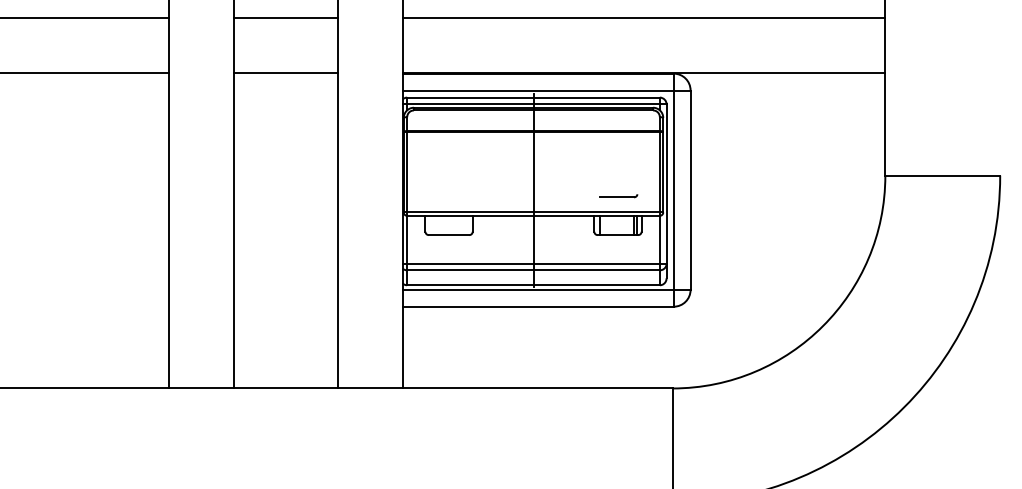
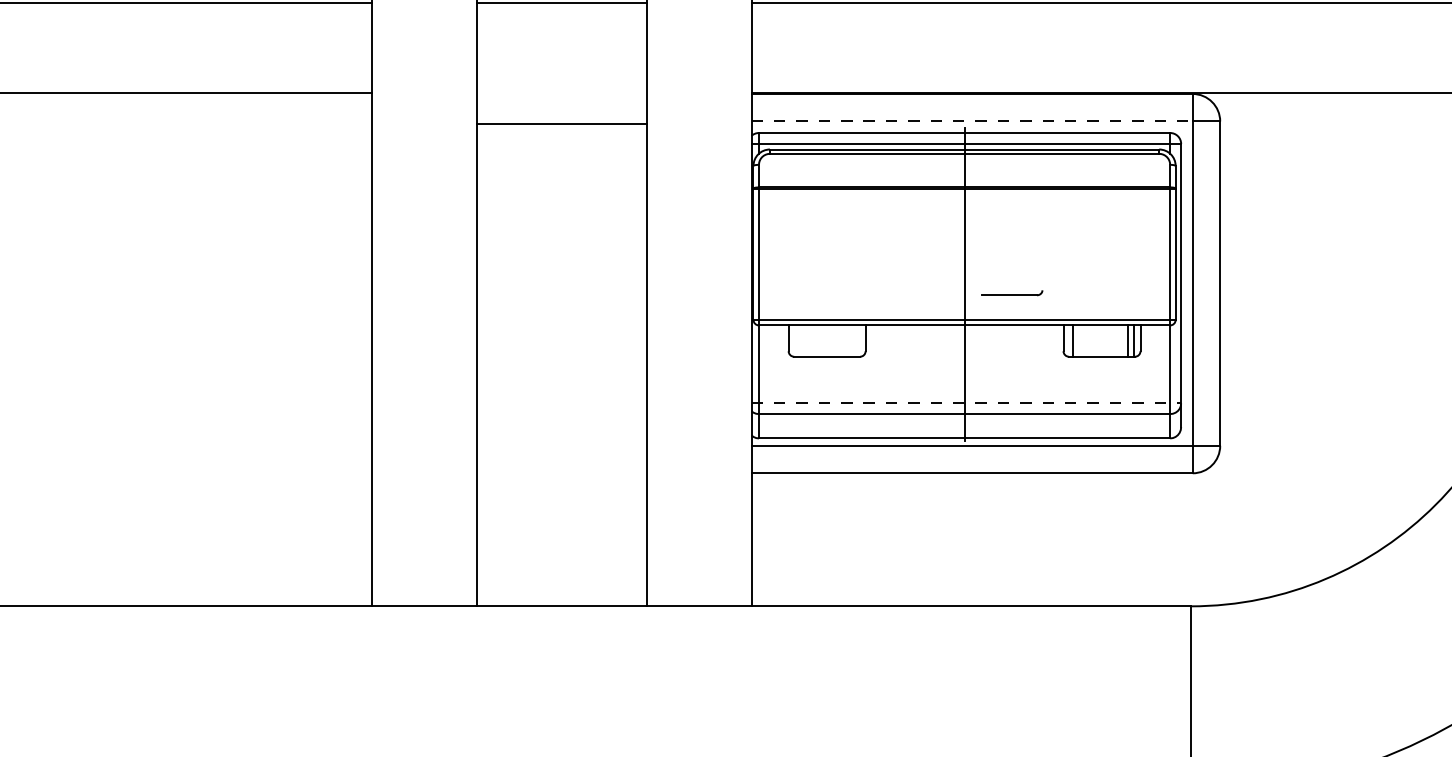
line: (285, 73) -> (560, 124), moved
line: (538, 90) -> (972, 121), solid -> dashed
part: (618, 196) -> (1011, 293), moved
line: (534, 263) -> (966, 402), solid -> dashed

